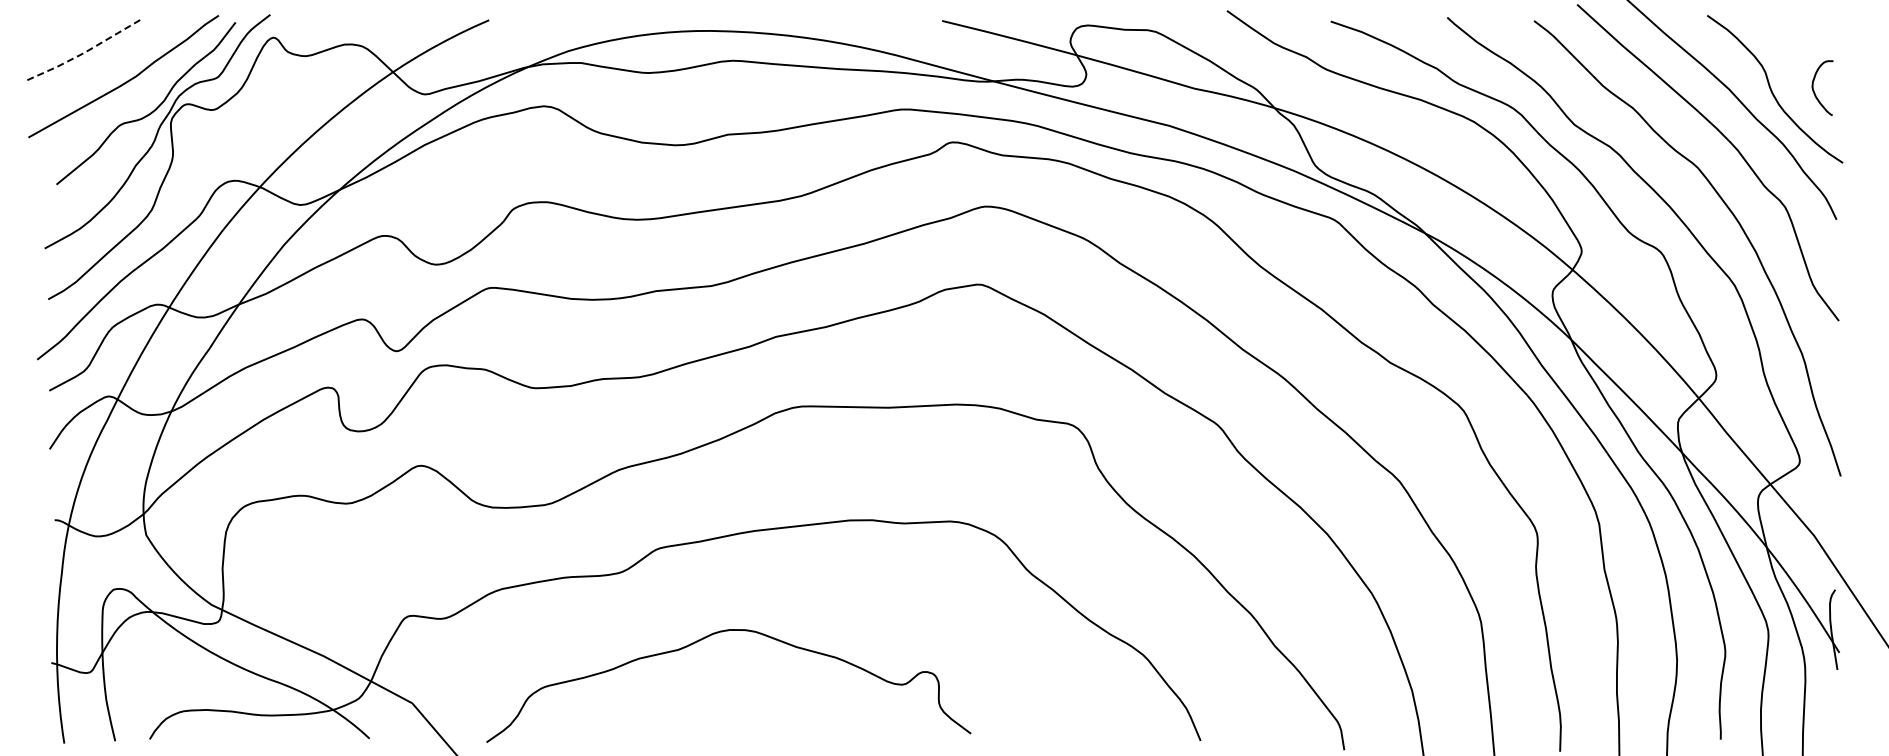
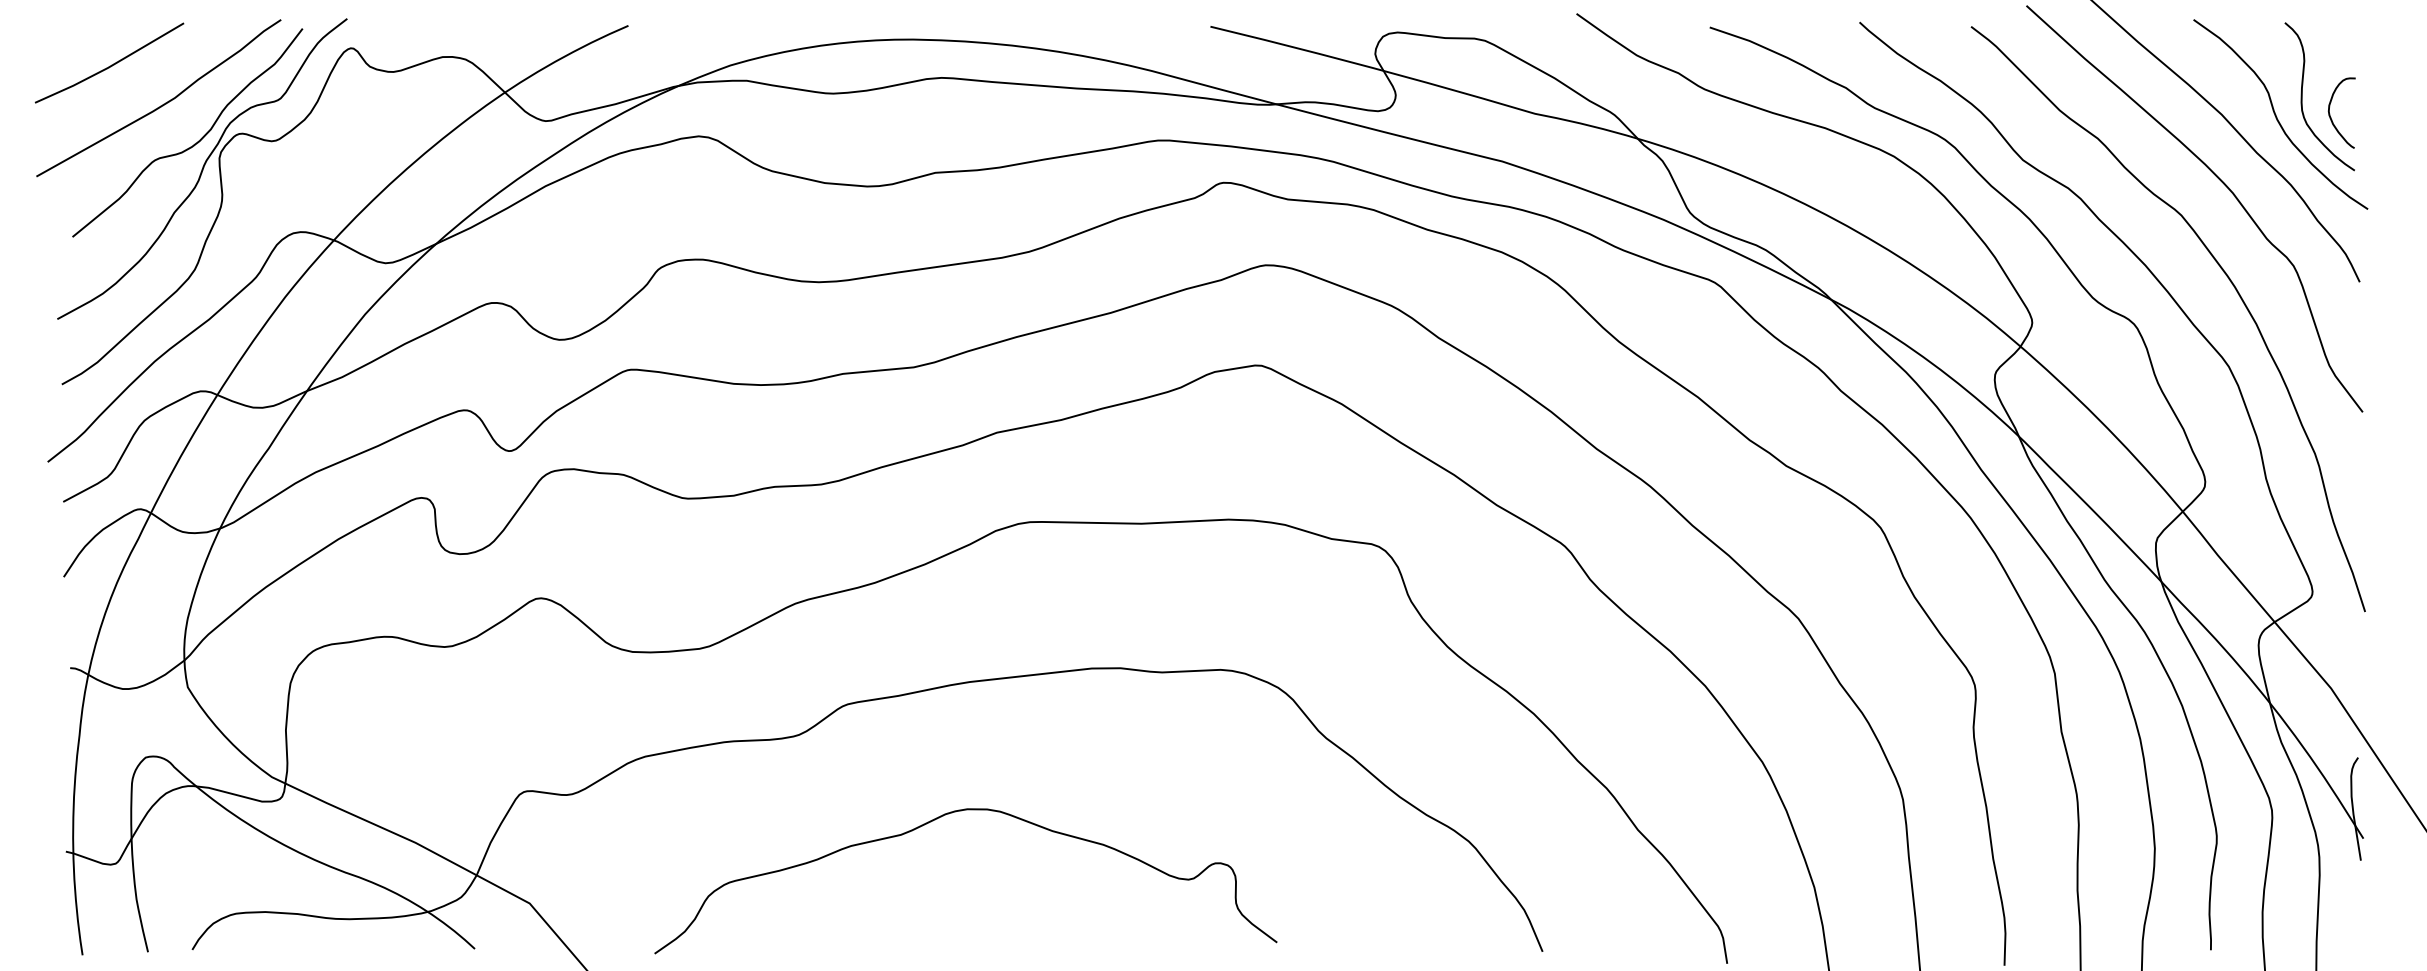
line: (85, 51) -> (109, 65), dashed -> solid
curve: (1792, 75) -> (2303, 96), added
curve: (710, 636) -> (942, 817), moved

